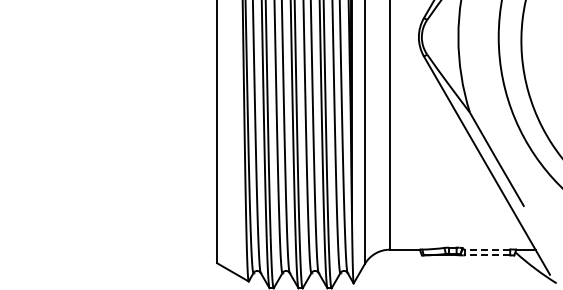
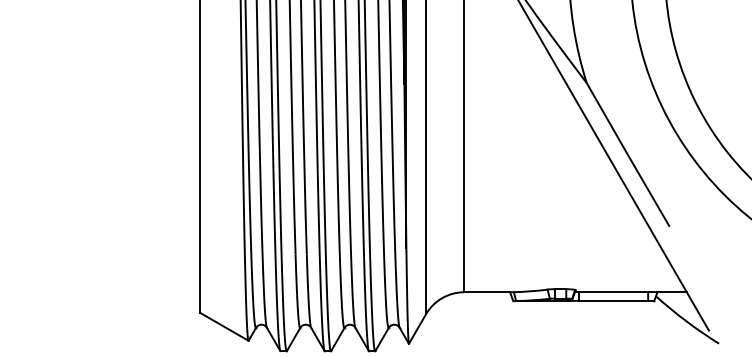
line: (487, 249) -> (613, 291), dashed -> solid
line: (487, 255) -> (613, 301), dashed -> solid

